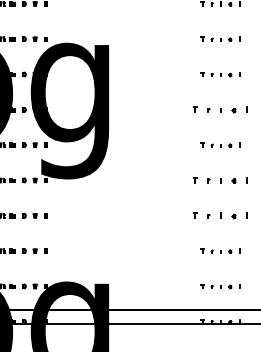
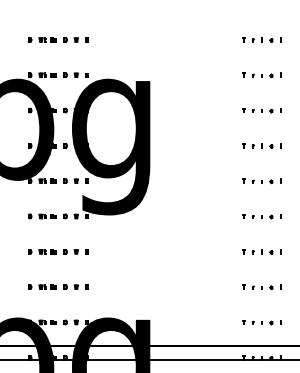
part: (220, 109) -> (261, 145), size x0.71
part: (220, 180) -> (261, 216), size x0.71
part: (220, 215) -> (261, 251), size x0.71

